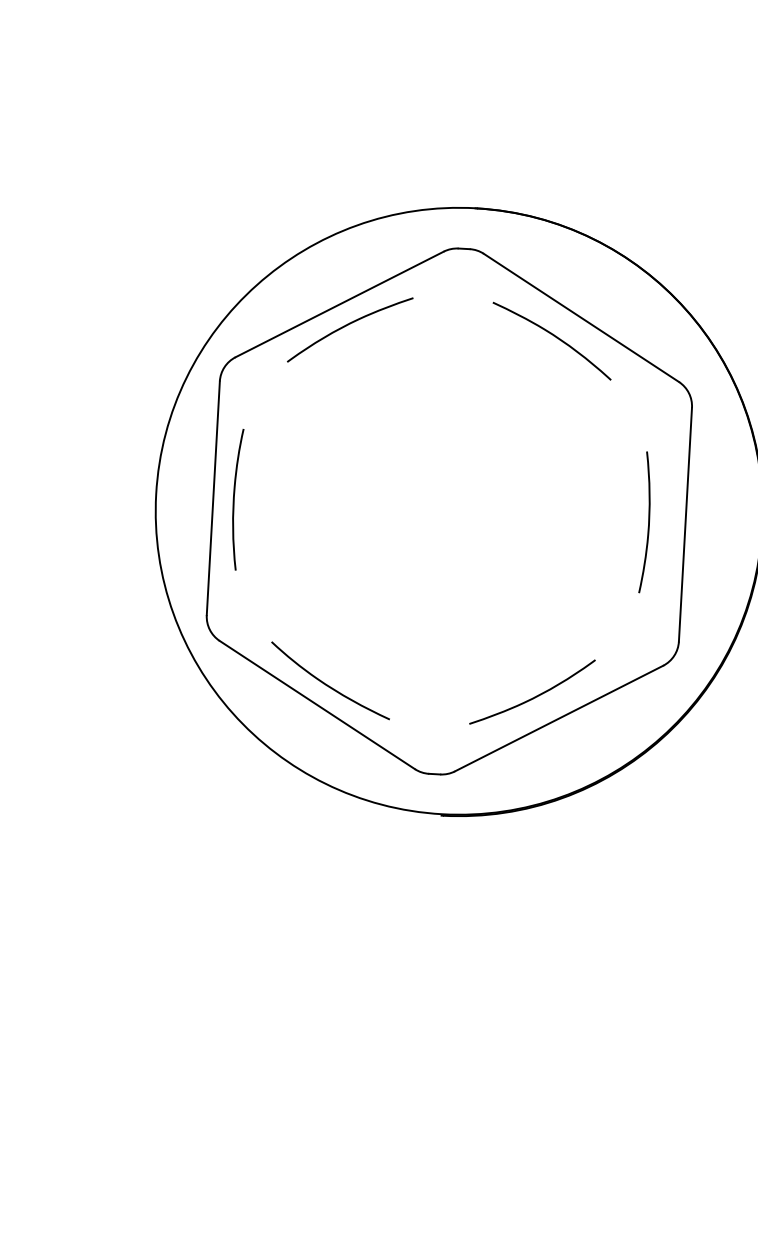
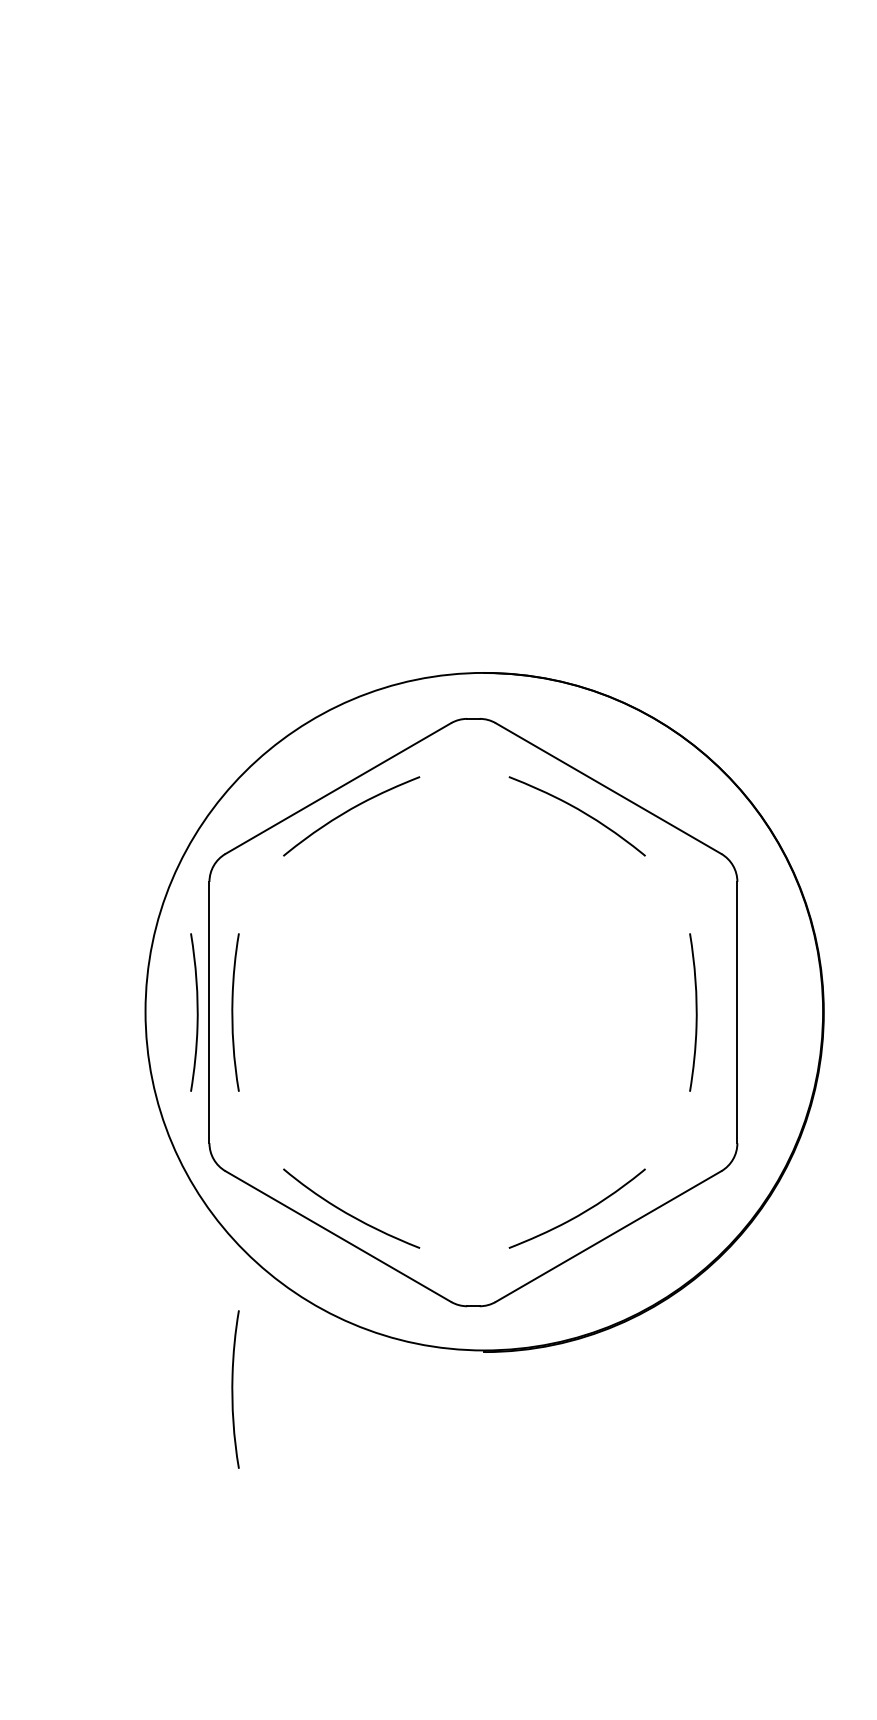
curve: (201, 497) -> (196, 1012), added
curve: (215, 836) -> (233, 1389), added

